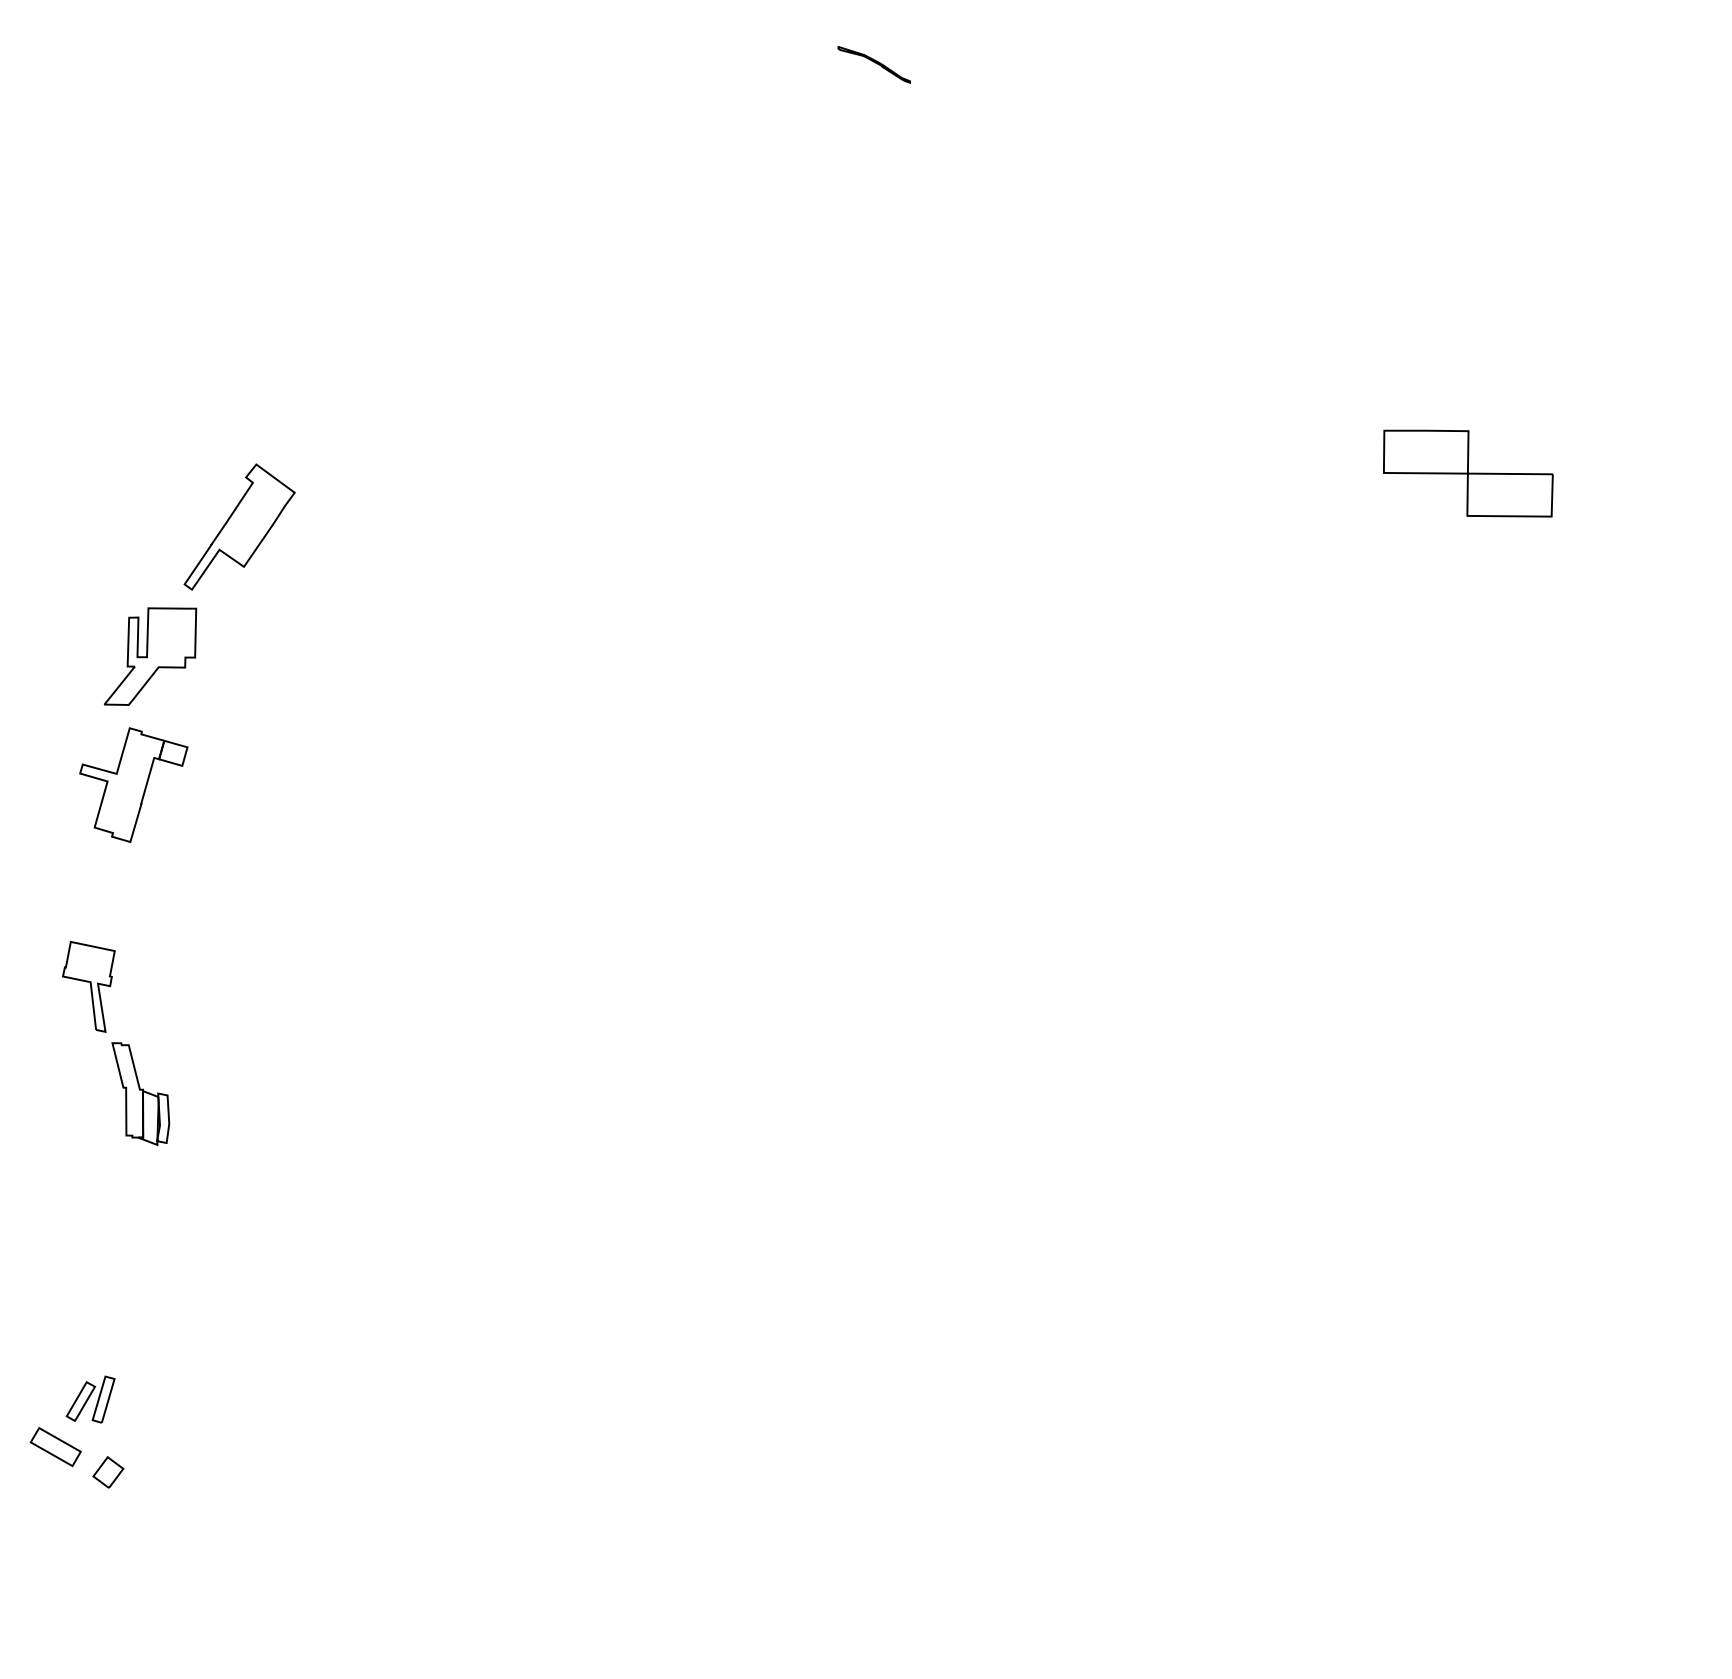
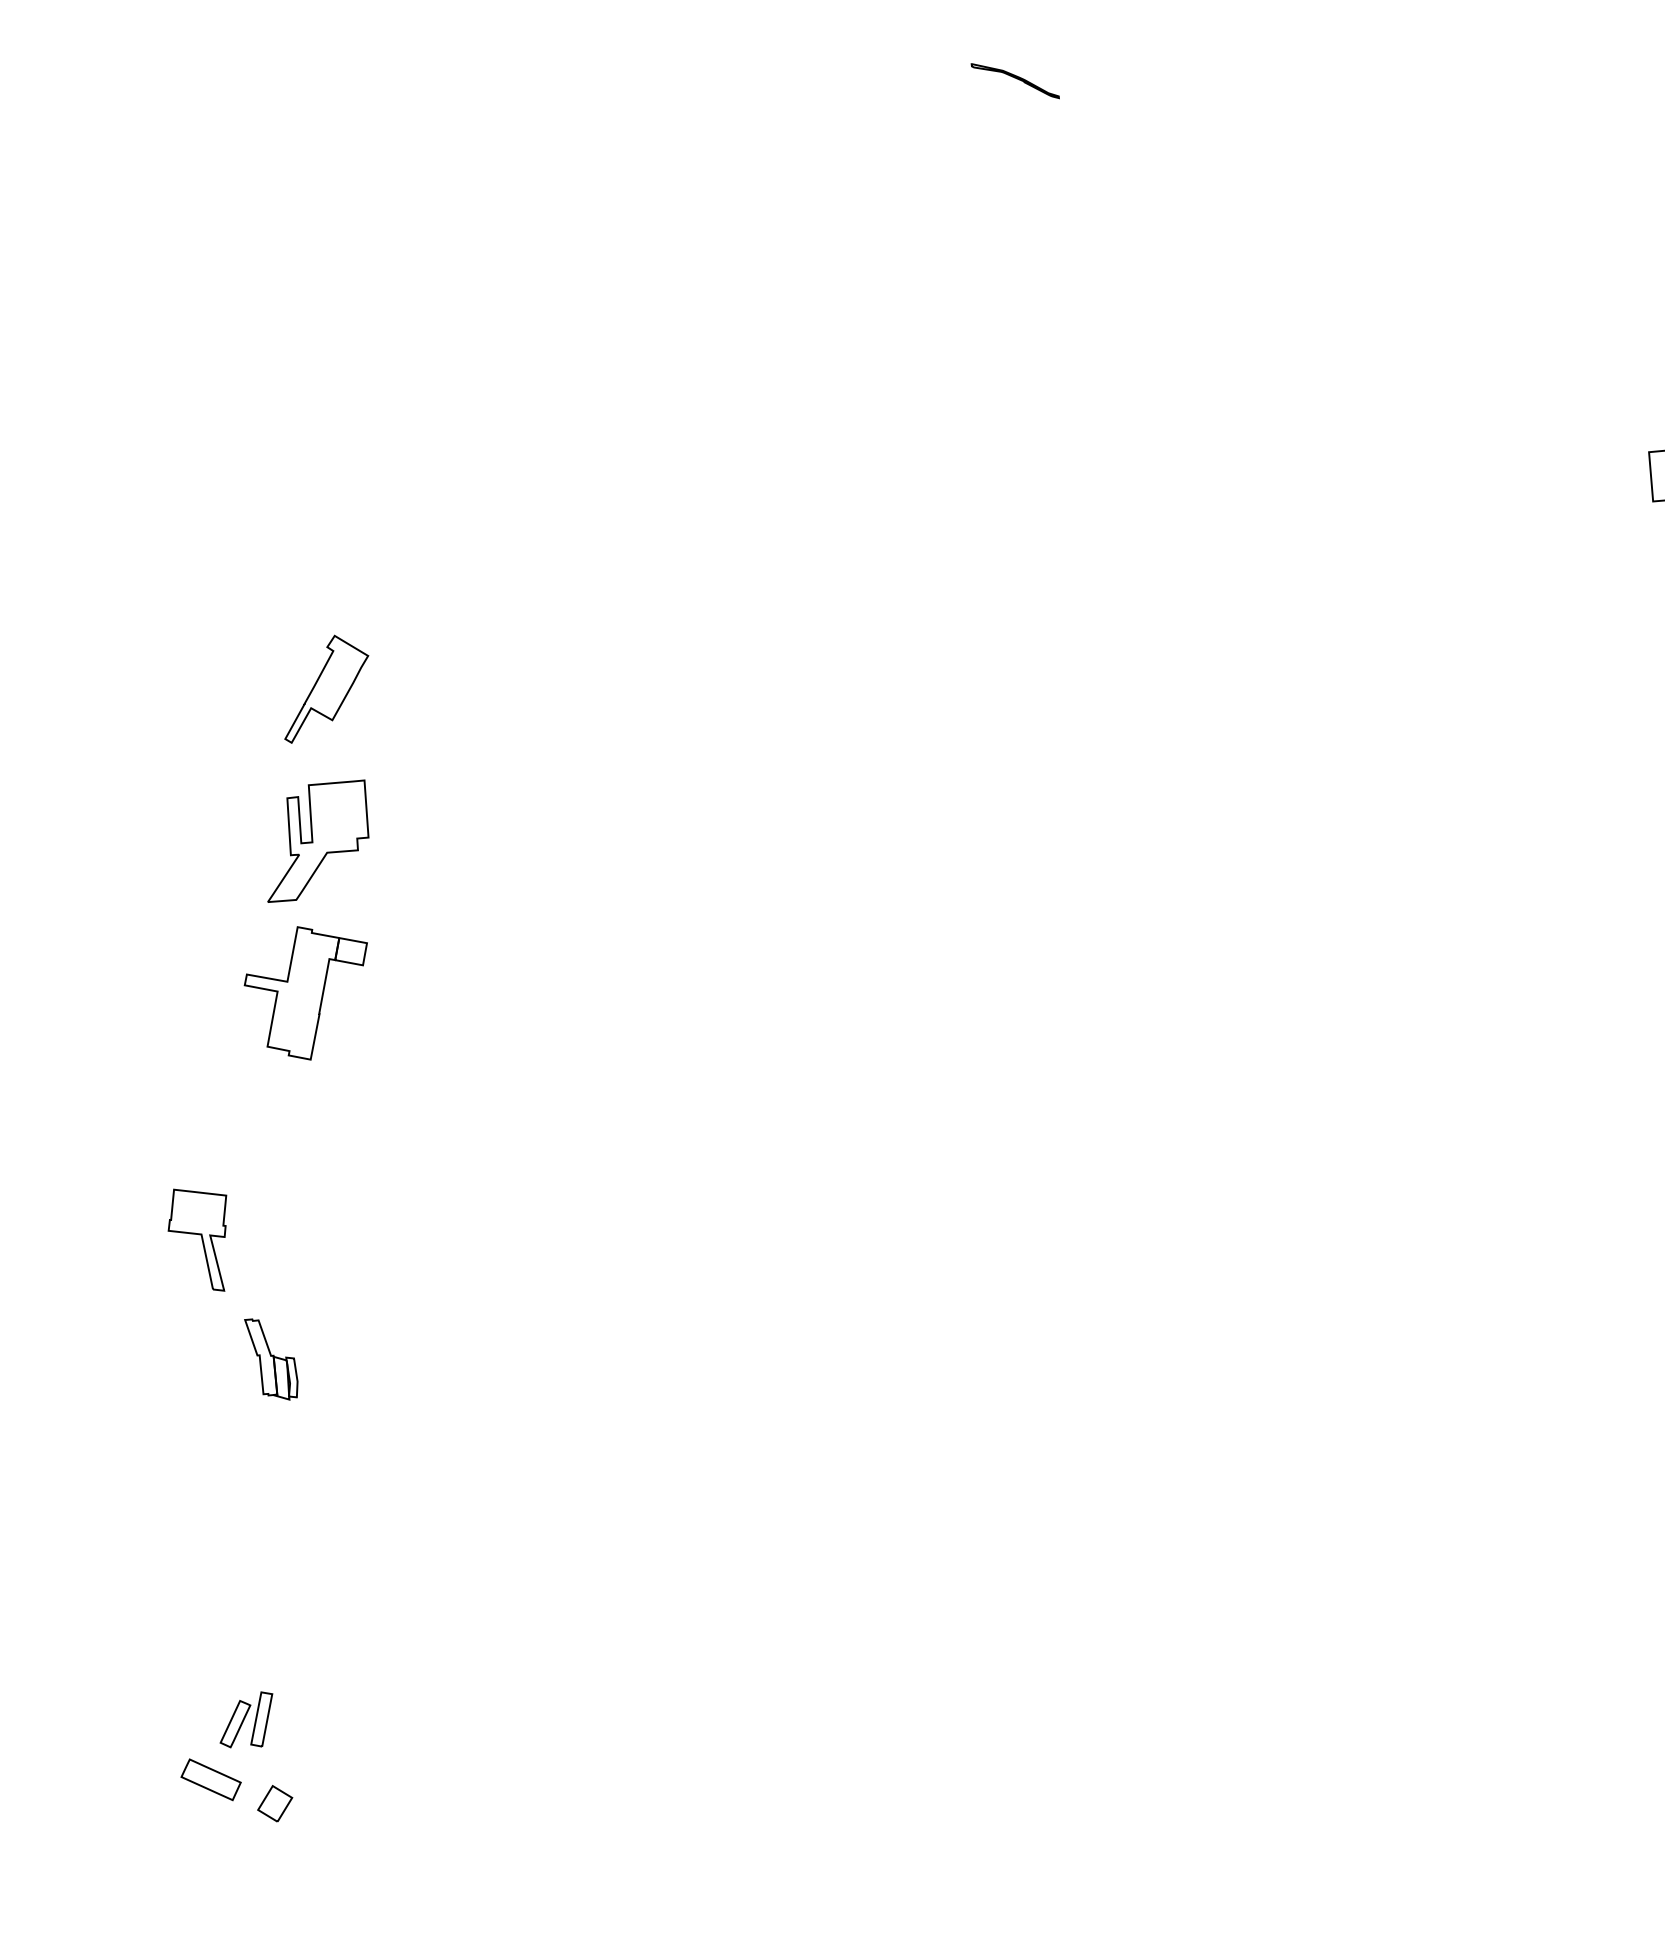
part: (239, 526) -> (325, 687), size x0.7
part: (150, 656) -> (316, 841), moved
part: (133, 784) -> (308, 992), moved
part: (140, 1093) -> (271, 1358), size x0.7

